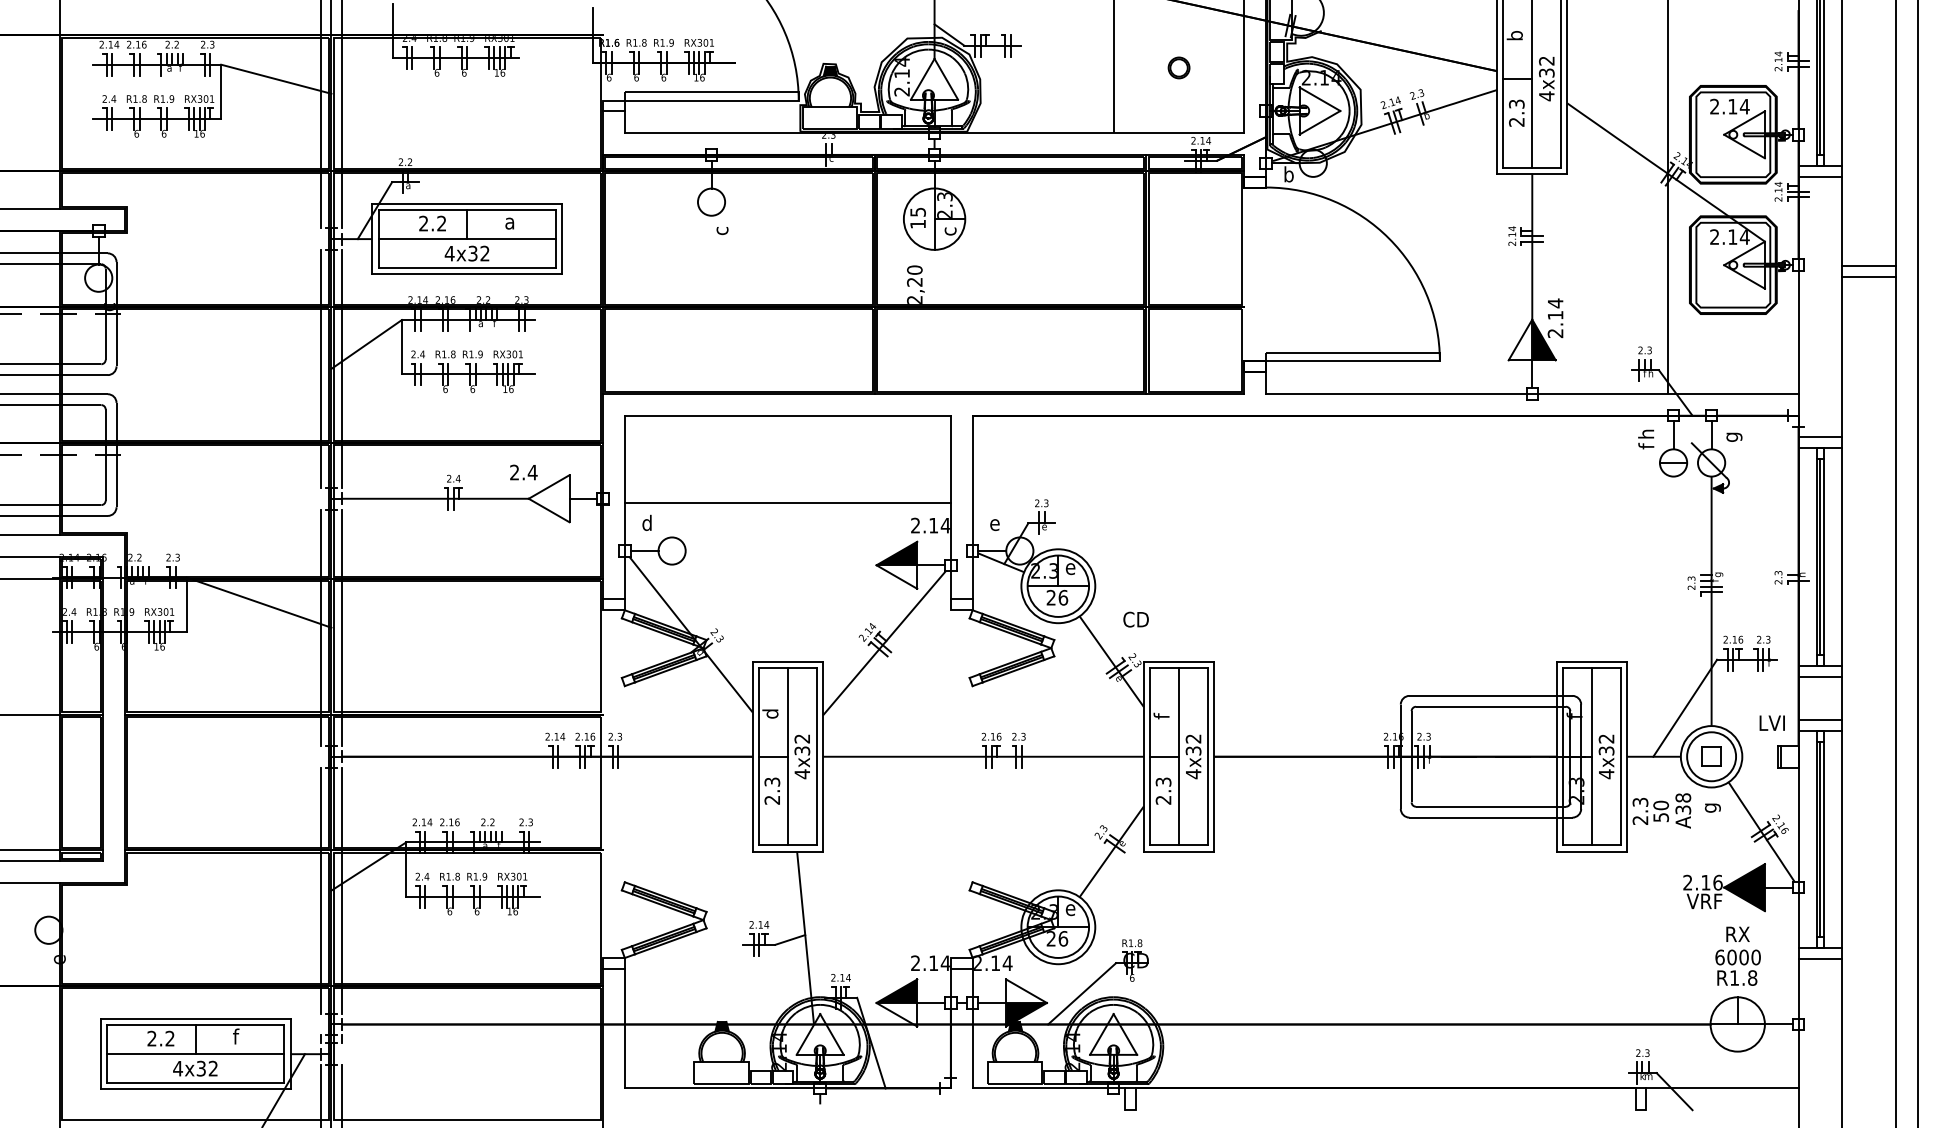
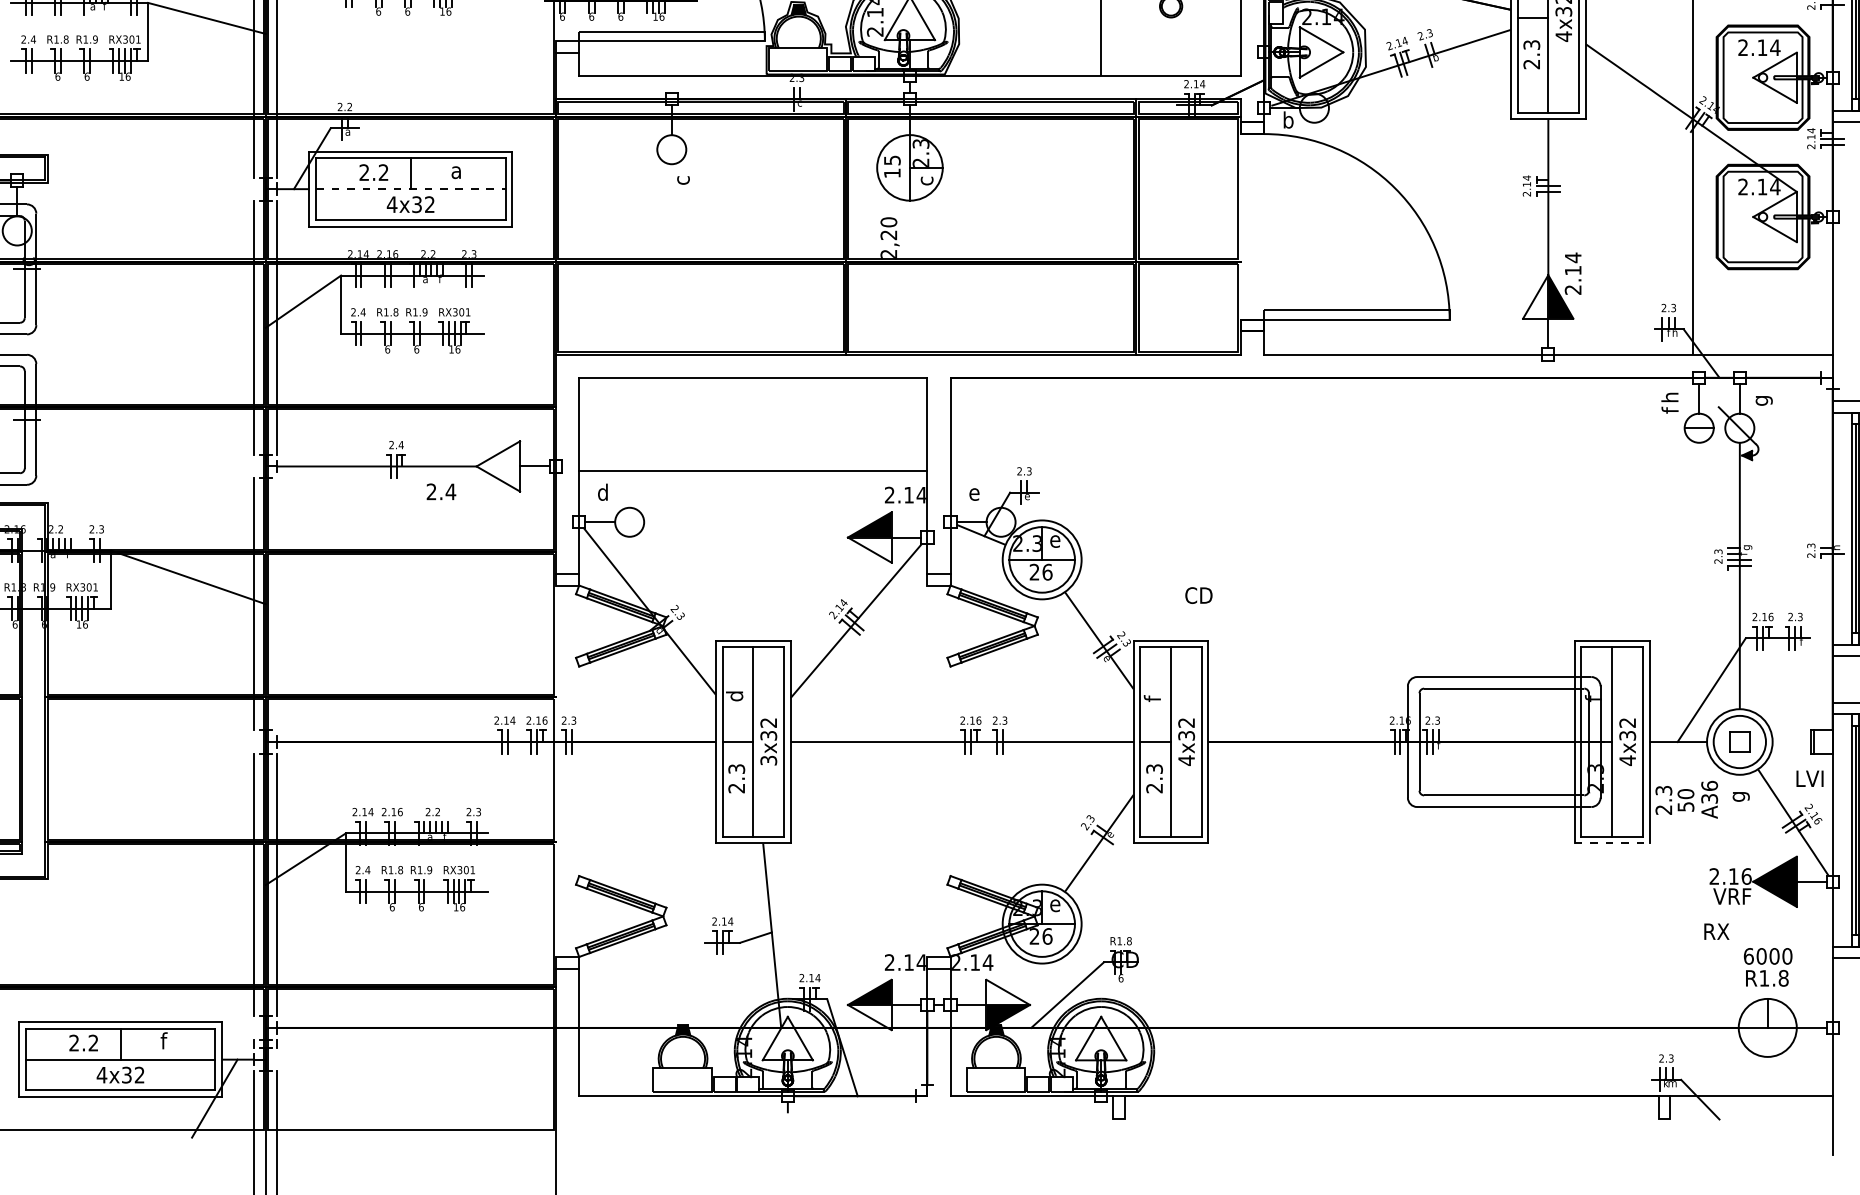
line: (467, 239) -> (411, 189), solid -> dashed
text: (523, 472) -> (441, 491), moved
text: (1135, 619) -> (1198, 595), moved
line: (342, 627) -> (277, 603), removed
text: (1771, 722) -> (1809, 778), moved
text: (802, 774) -> (768, 760), 4x32 -> 3x32
text: (1682, 797) -> (1708, 785), A38 -> A36
line: (1592, 851) -> (1612, 843), solid -> dashed
text: (1737, 933) -> (1716, 930), moved

